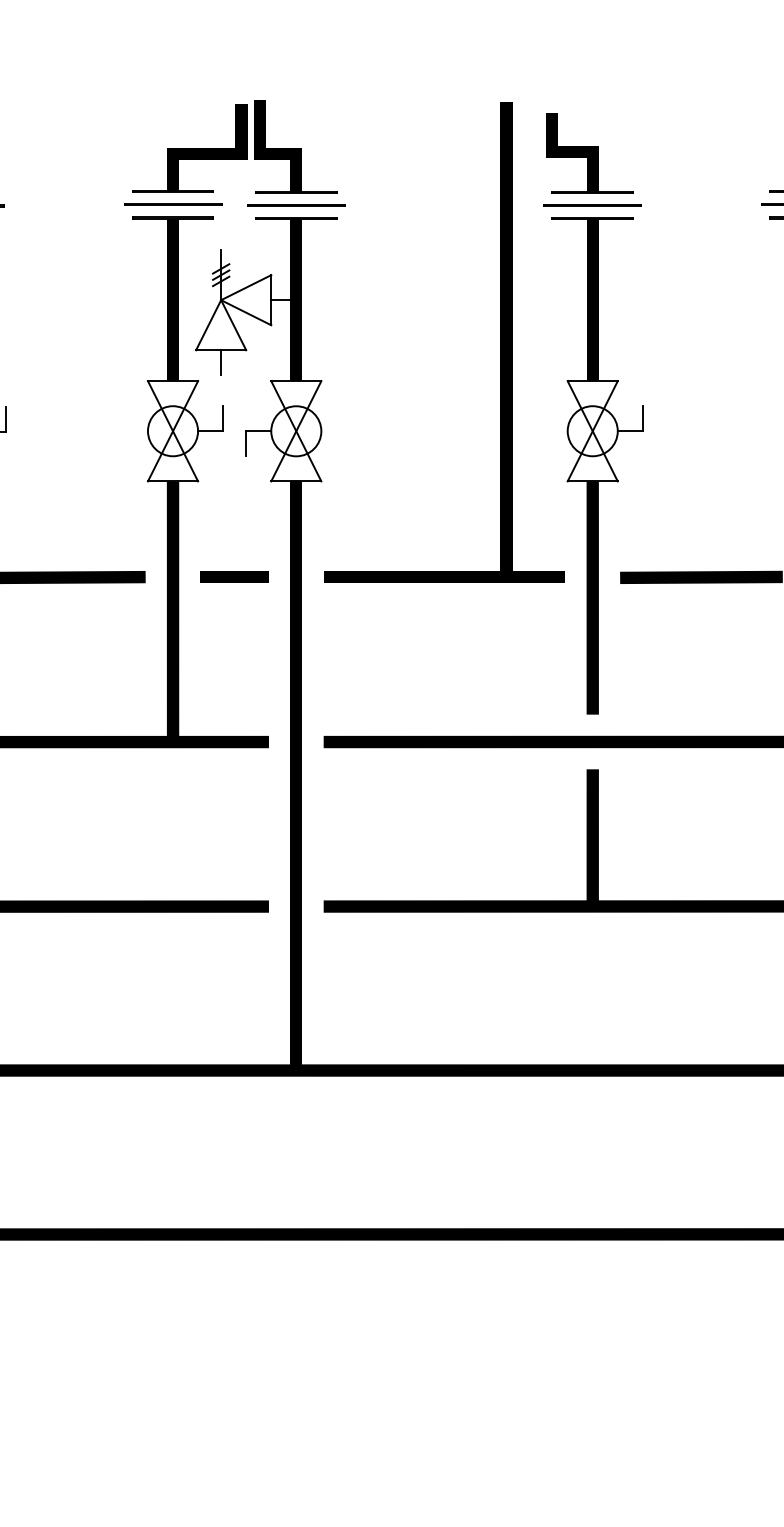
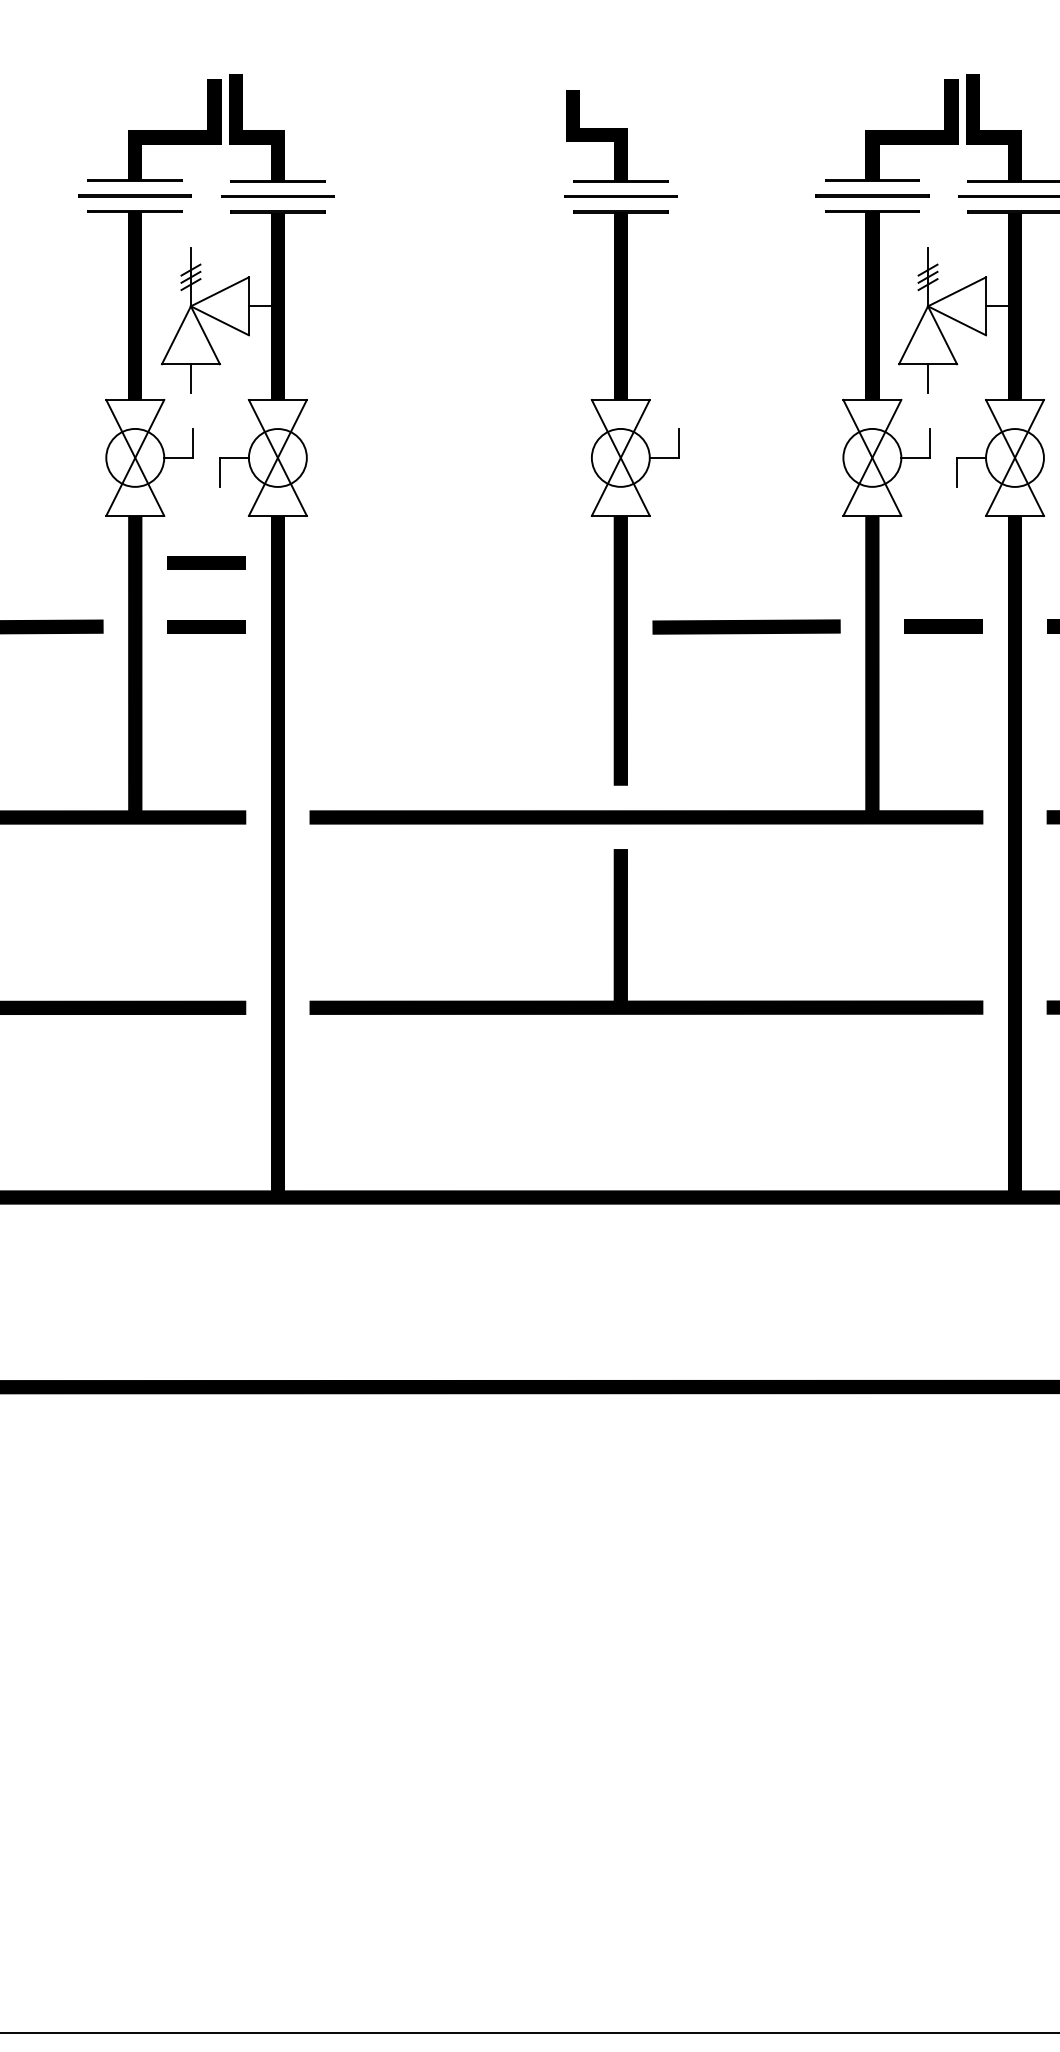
part: (500, 342) -> (514, 355), removed
line: (234, 521) -> (206, 562), added

